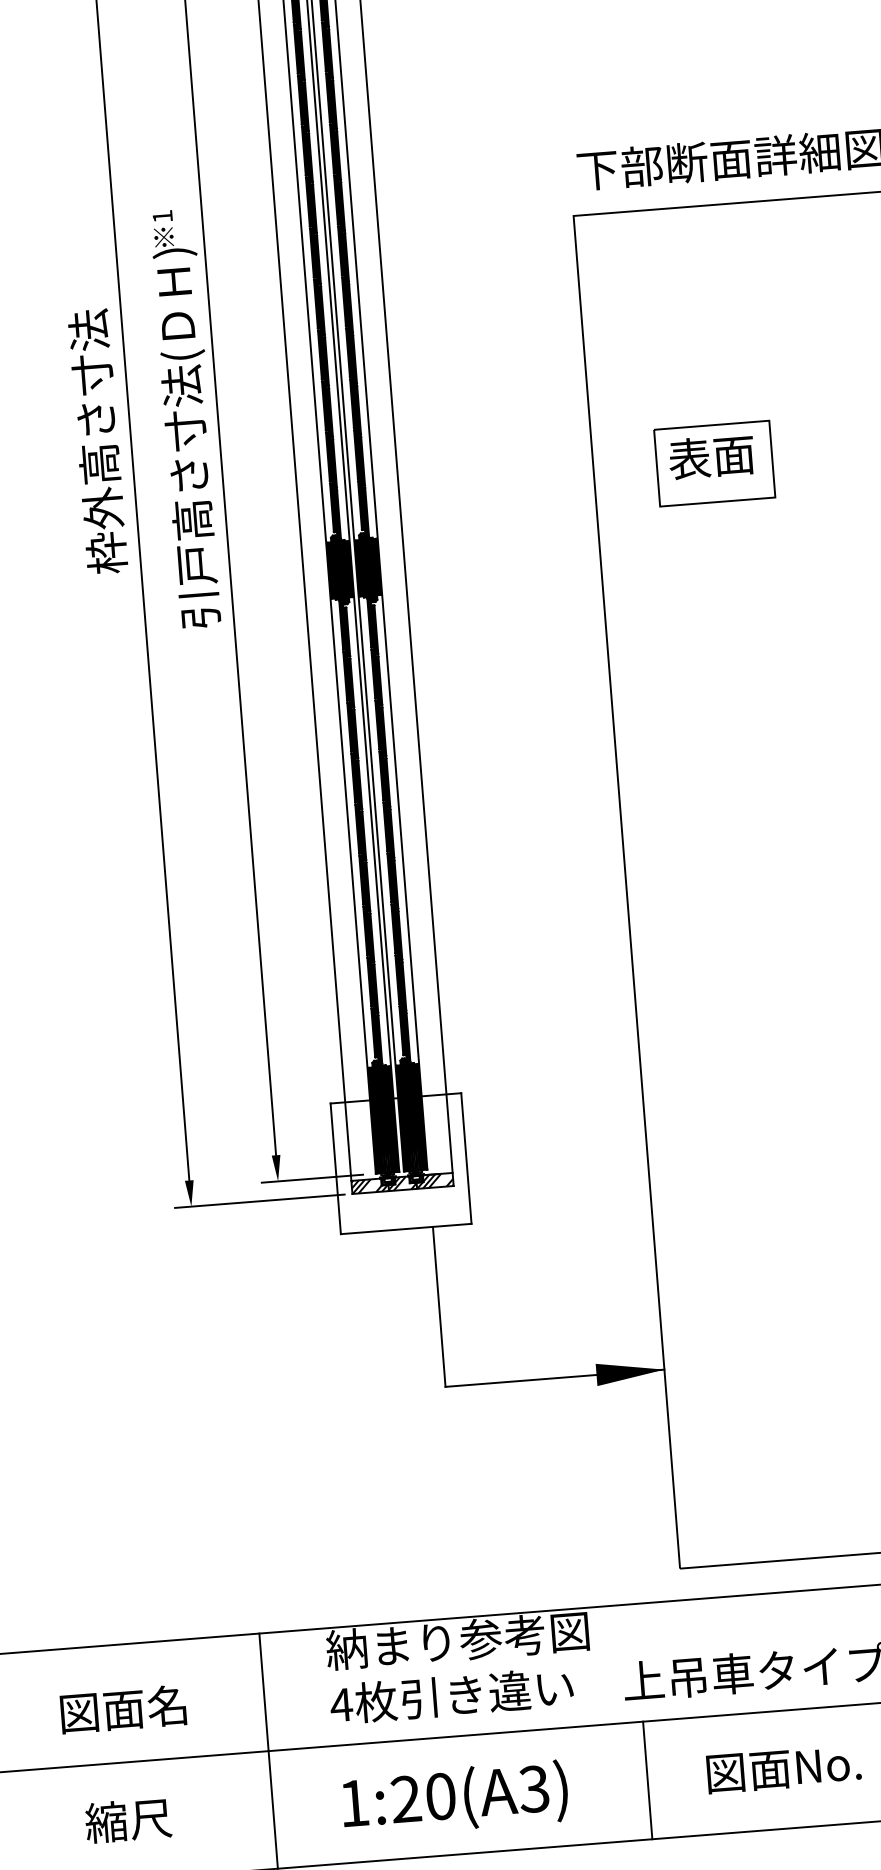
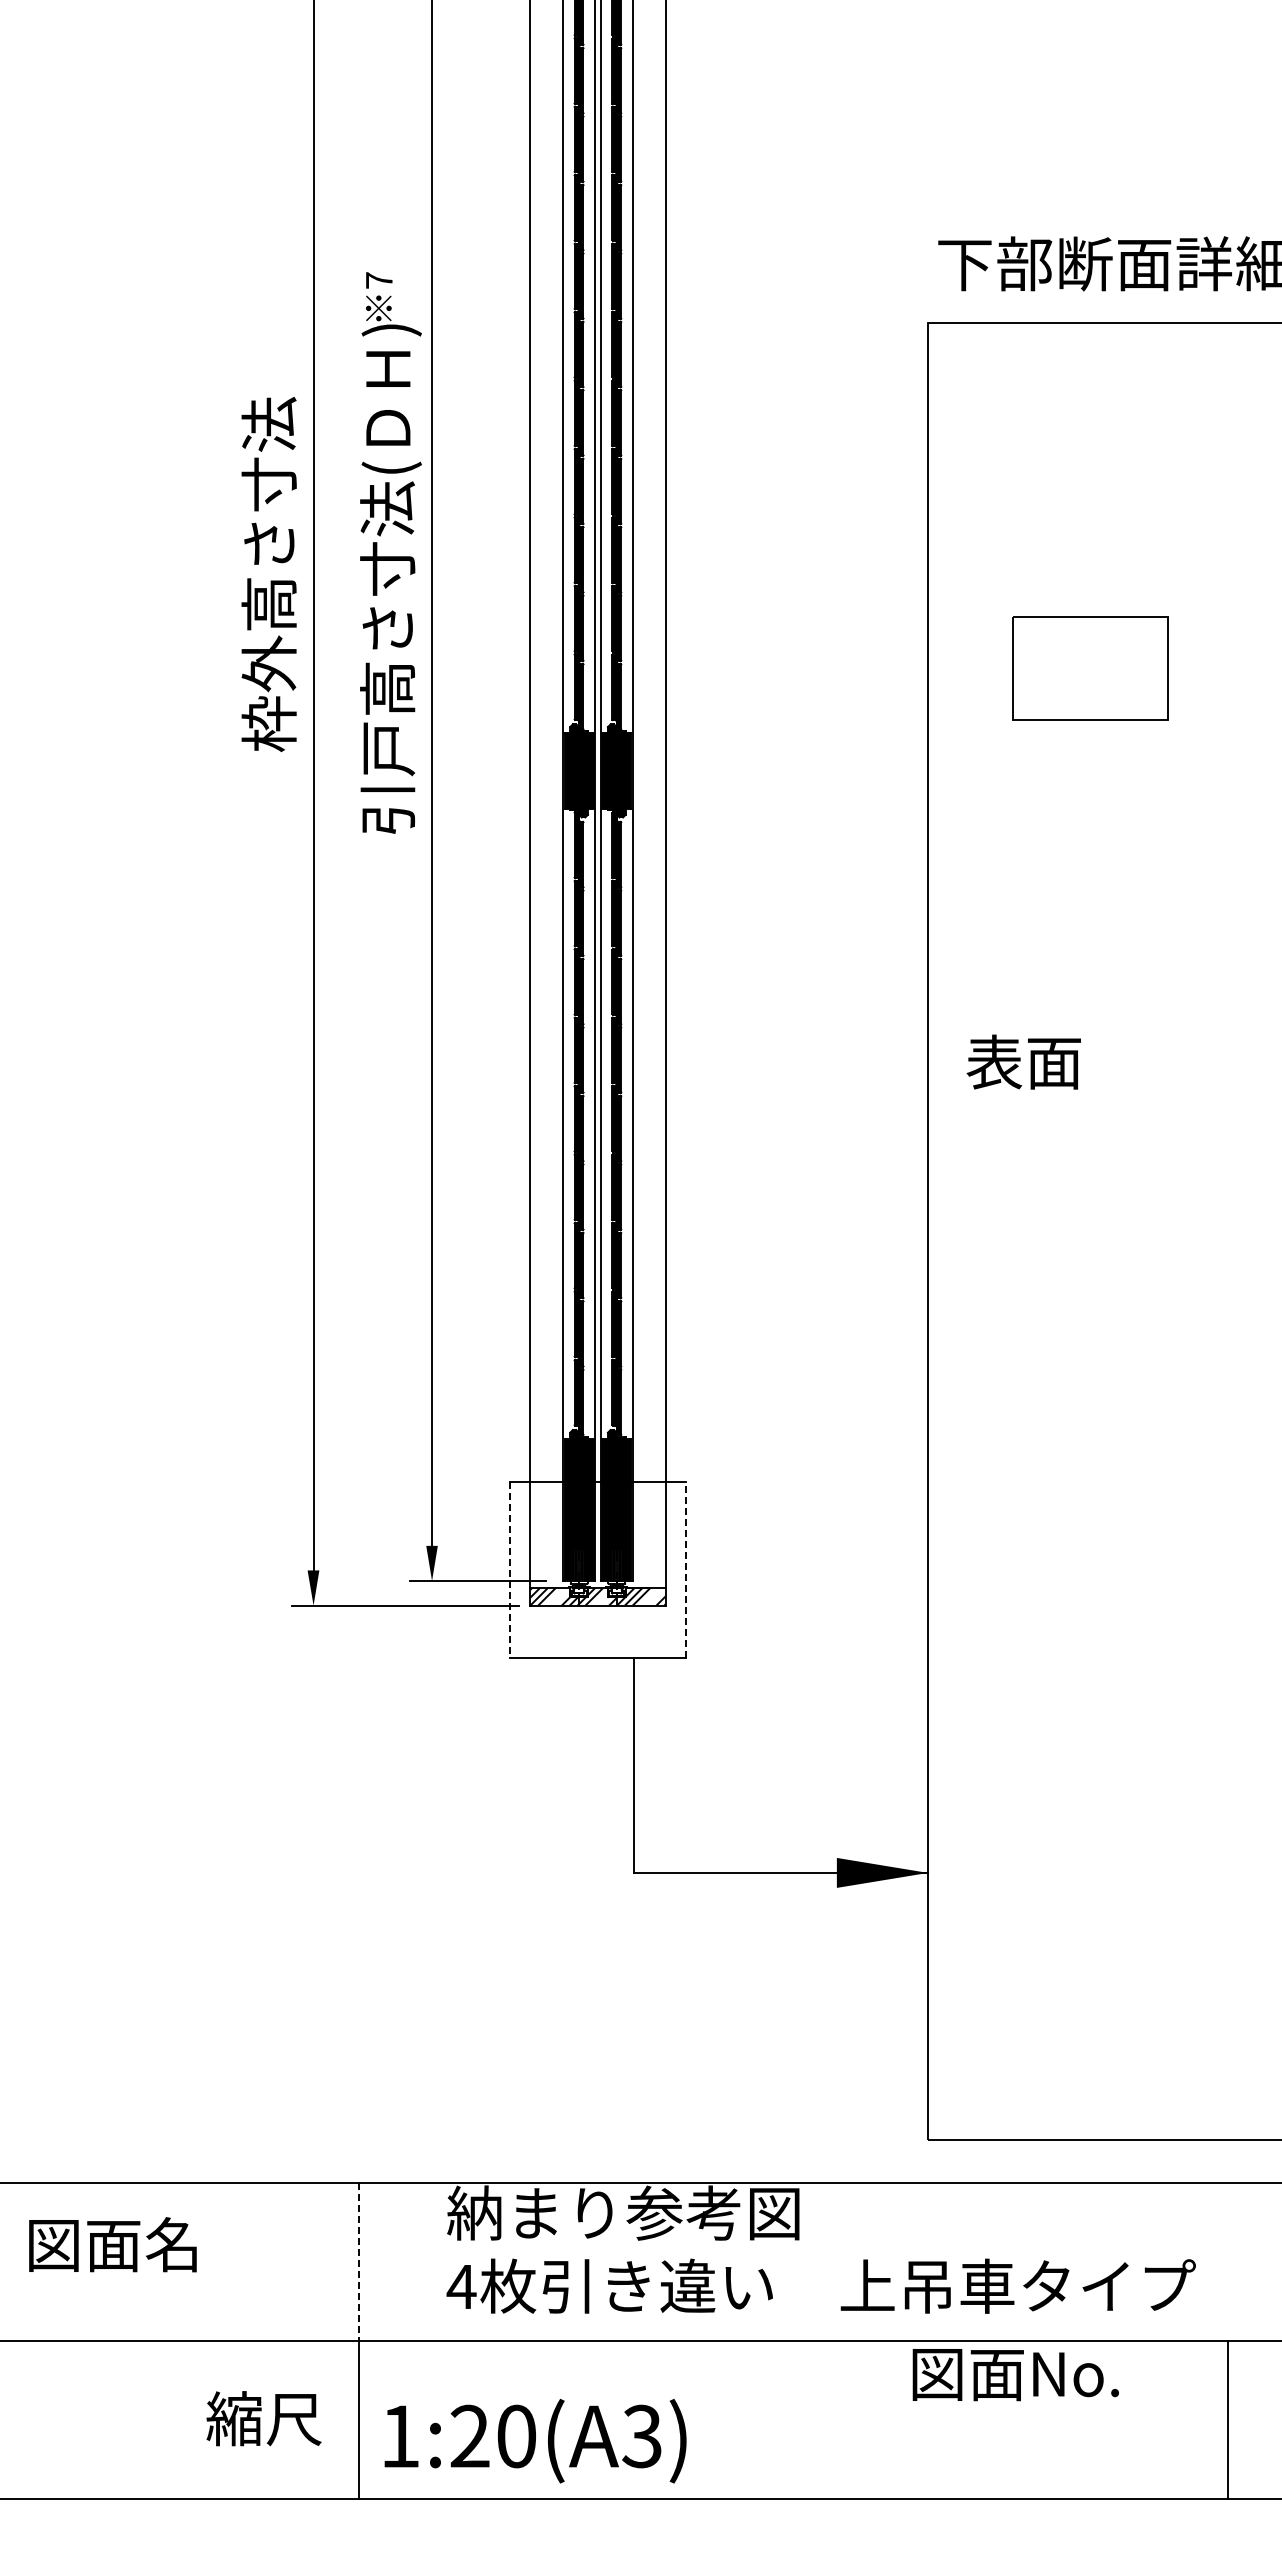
text: (162, 216) -> (379, 280), 1 -> 7
text: (711, 456) -> (1023, 1061), moved
line: (466, 1158) -> (685, 1570), solid -> dashed
line: (335, 1169) -> (510, 1570), solid -> dashed
line: (264, 1692) -> (359, 2261), solid -> dashed
text: (123, 1709) -> (112, 2244), moved
text: (783, 1769) -> (1015, 2375), moved
line: (647, 1780) -> (862, 2419), removed
text: (455, 1799) -> (535, 2441), moved
text: (128, 1820) -> (263, 2418), moved

